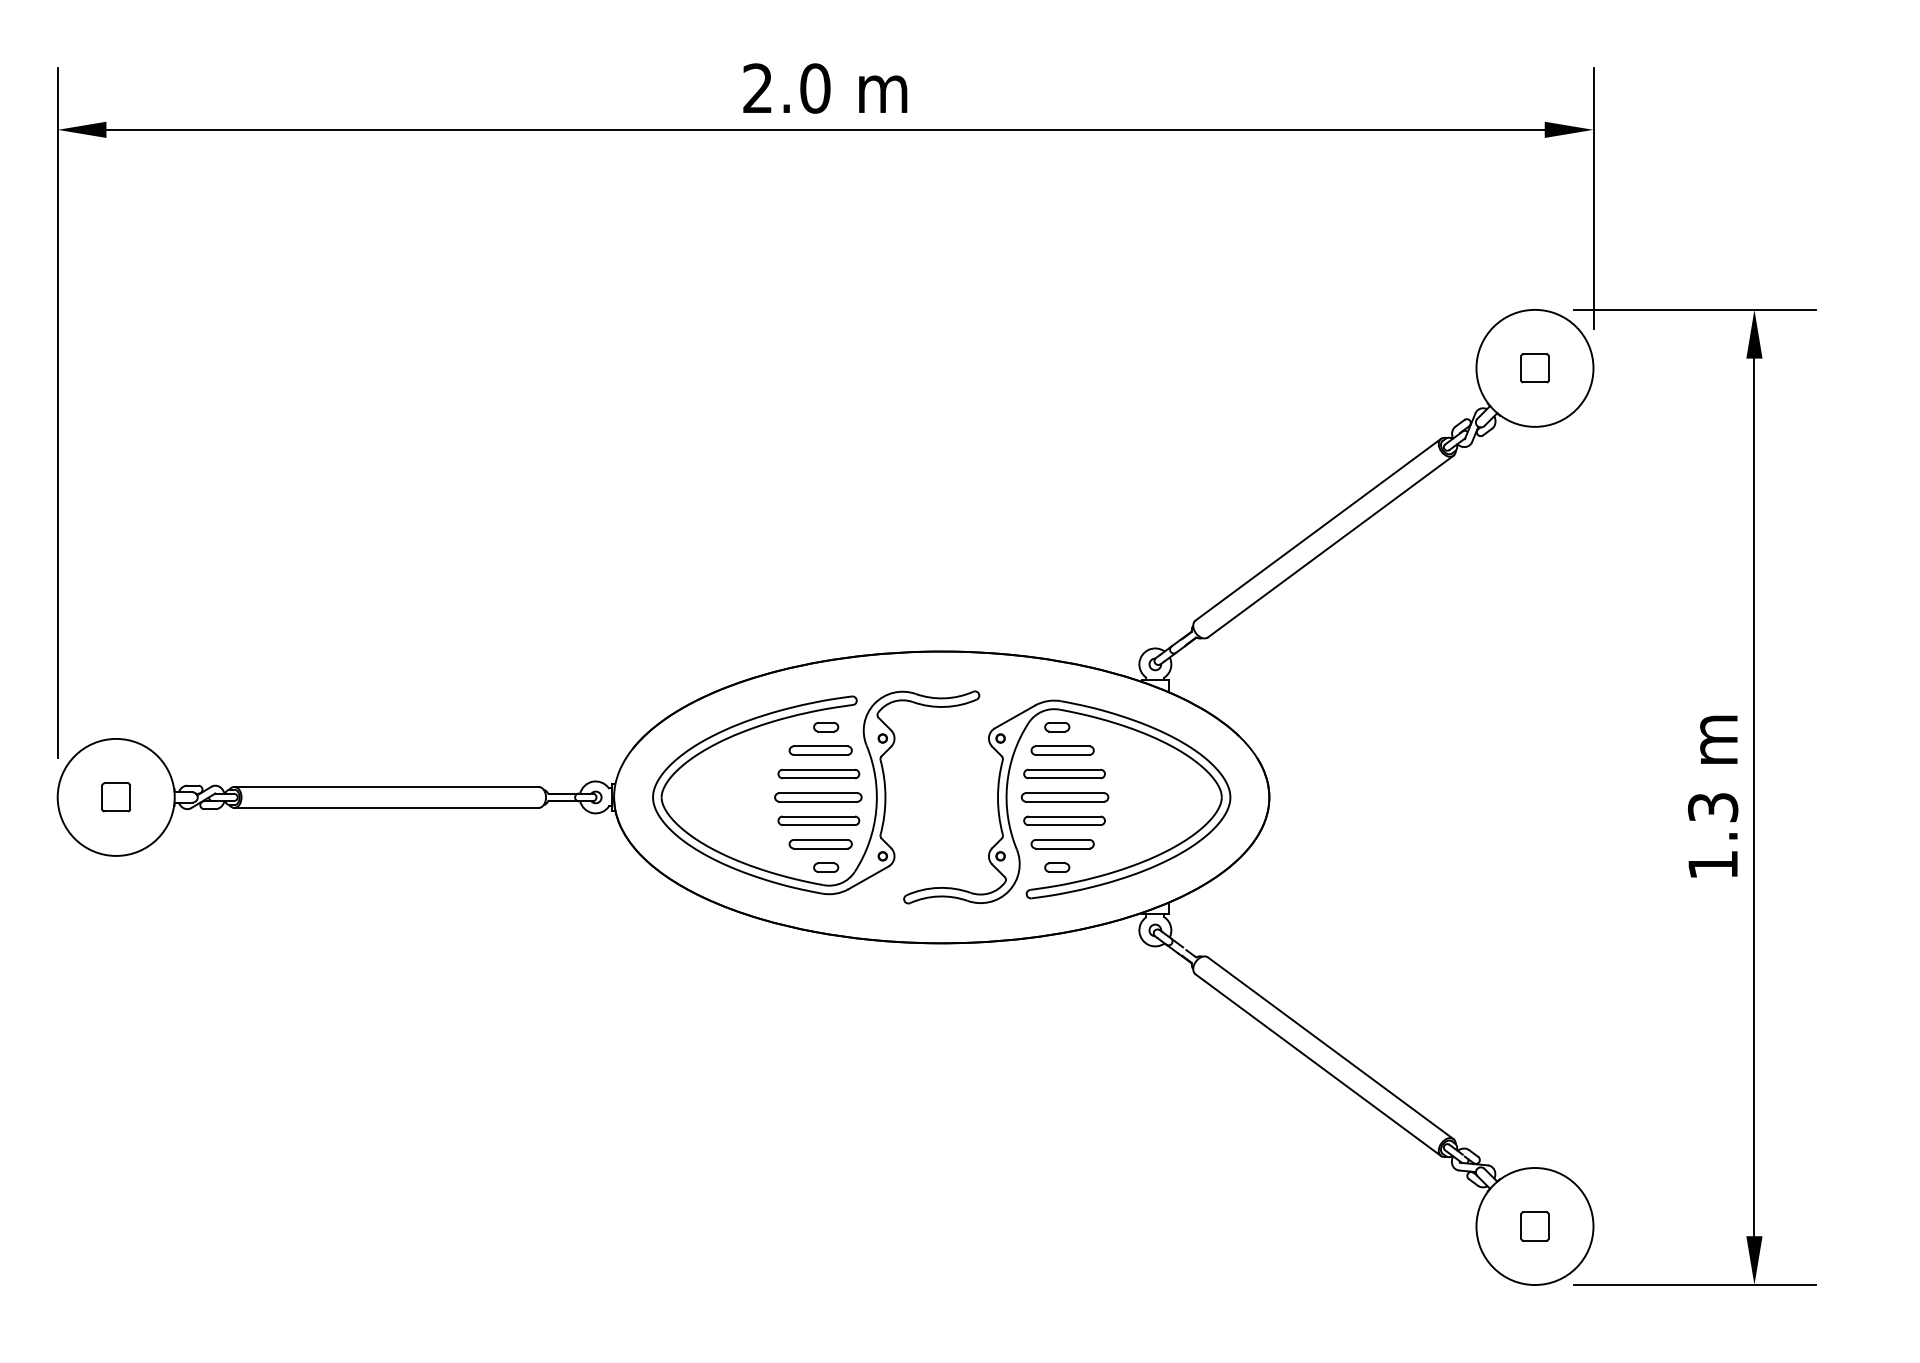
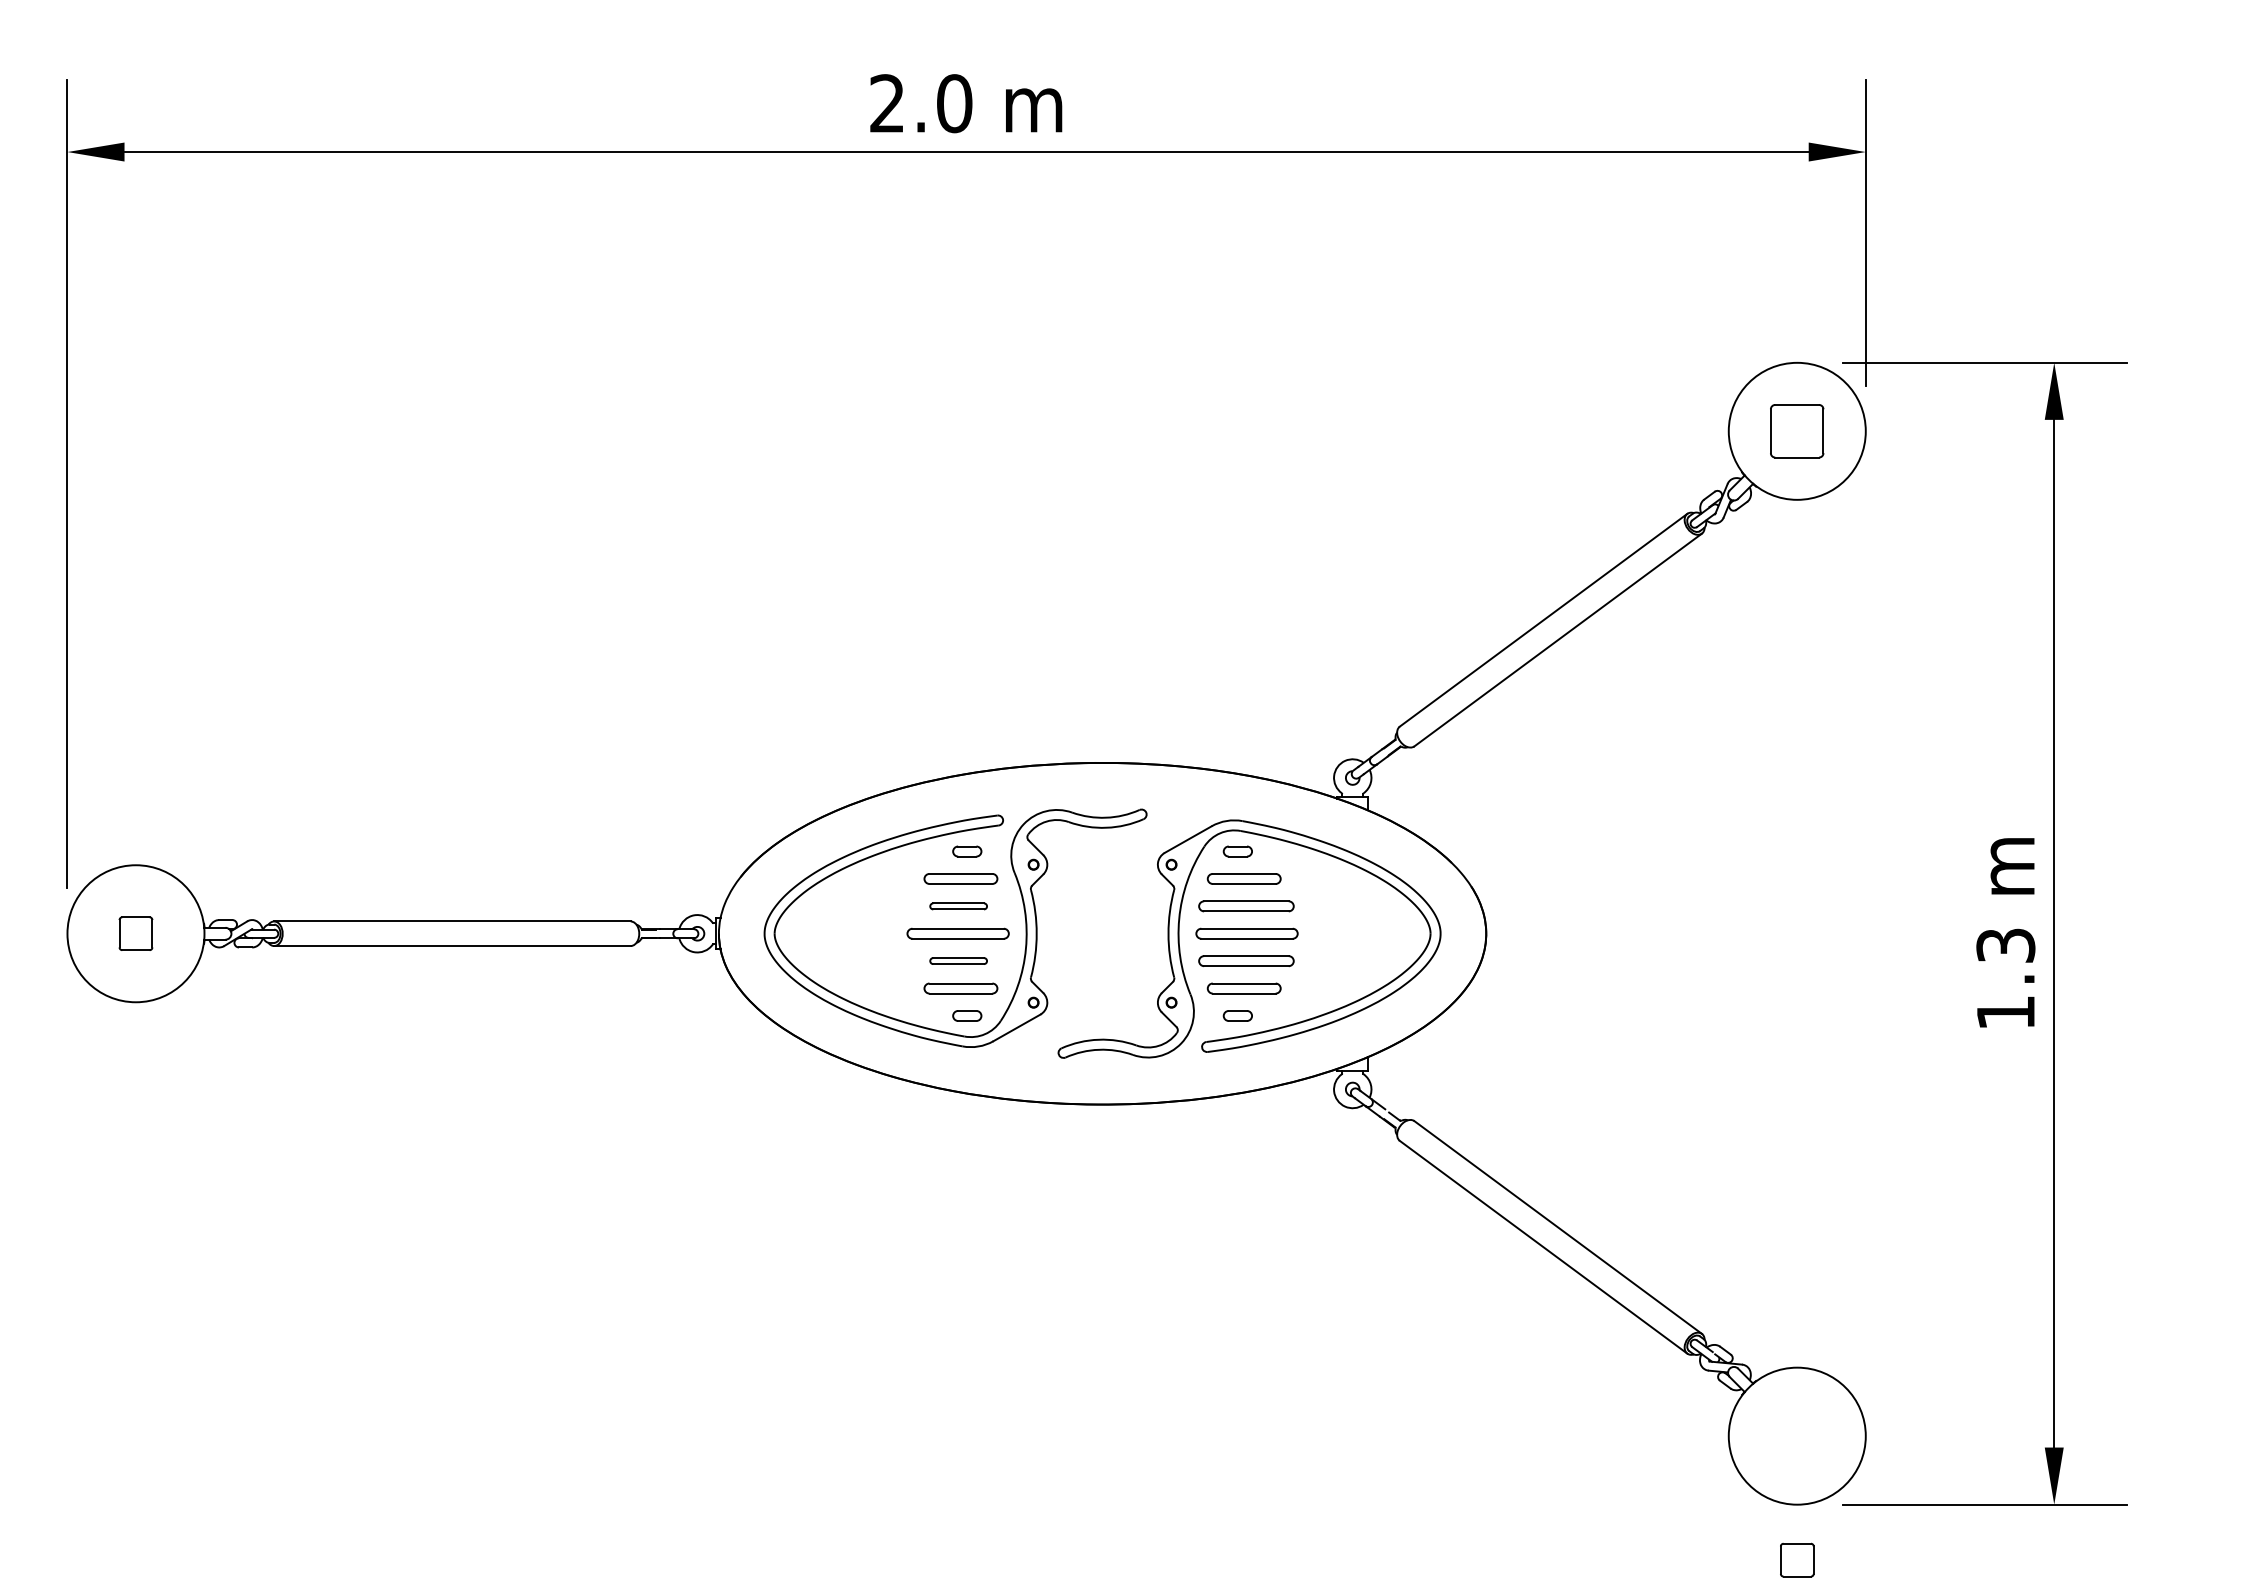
part: (1535, 368) -> (1797, 431), size x1.6
part: (818, 774) -> (958, 906), size x0.6
part: (818, 820) -> (958, 960), size x0.6
part: (1535, 1225) -> (1797, 1559), moved

